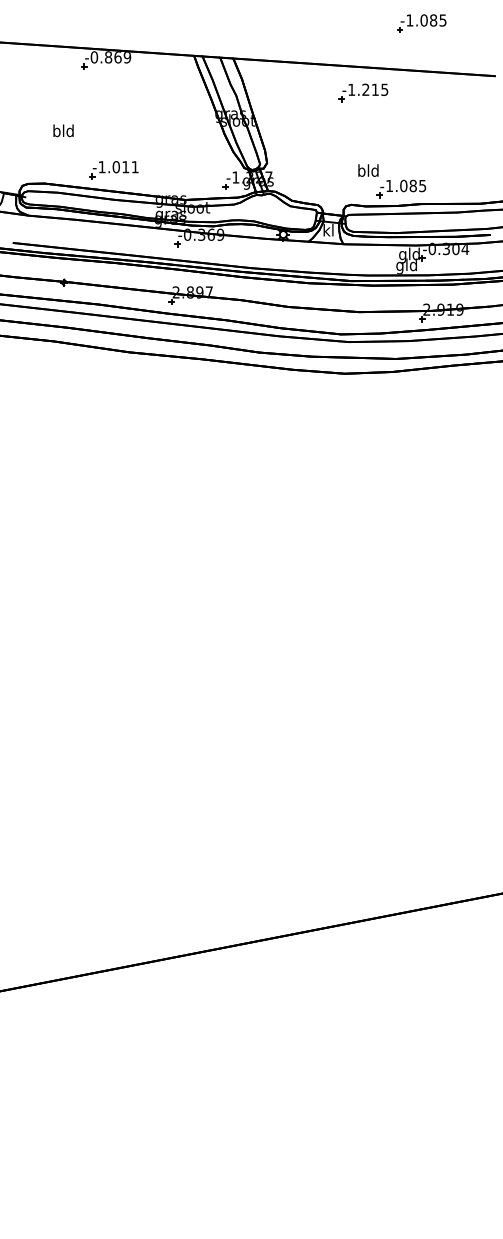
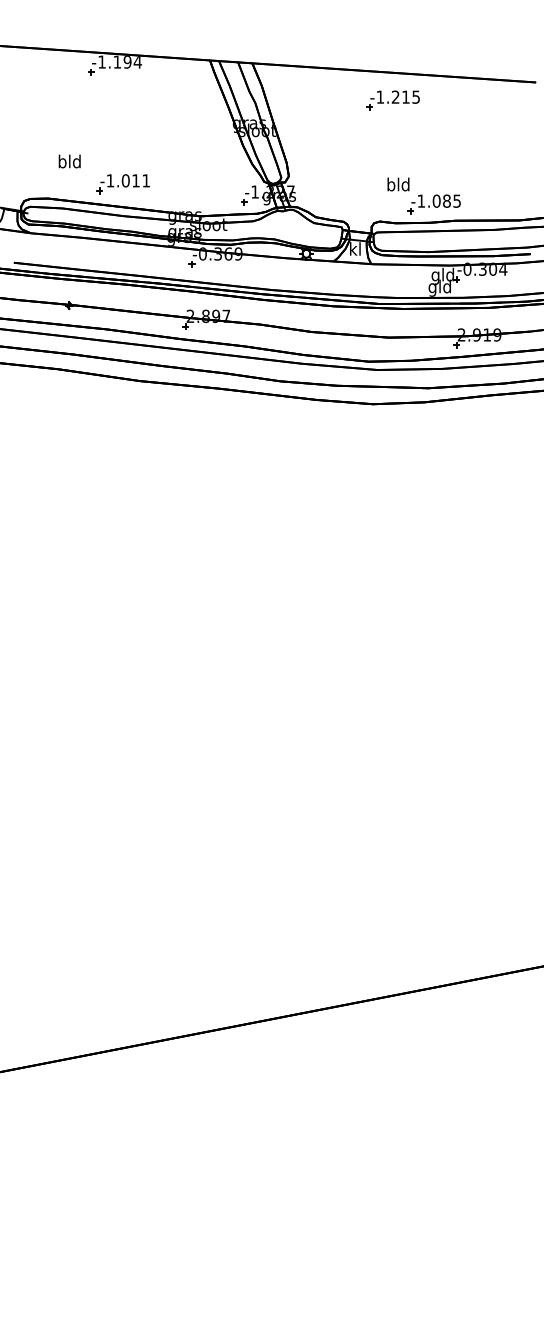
part: (421, 23) -> (455, 25), removed
text: (111, 56) -> (120, 61), -0.869 -> -1.194
text: (63, 130) -> (69, 161), moved

